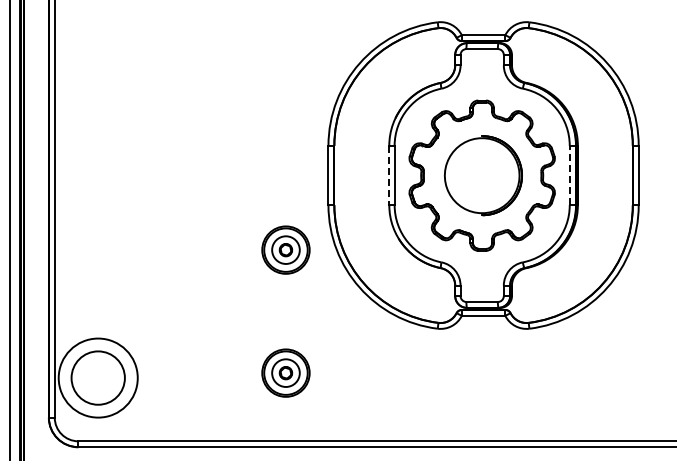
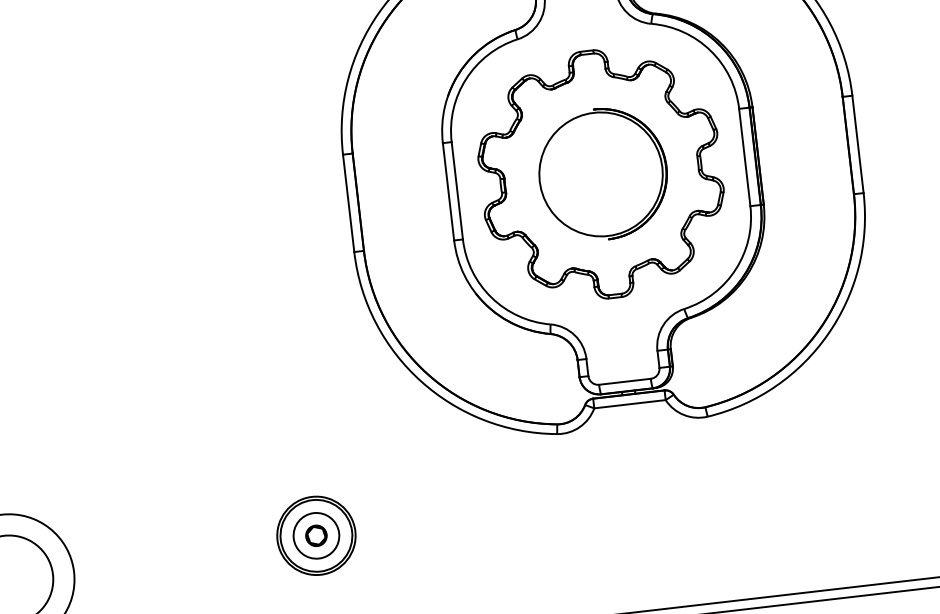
line: (389, 175) -> (448, 191), dashed -> solid
line: (569, 175) -> (744, 157), dashed -> solid
part: (285, 249) -> (292, 332), removed

